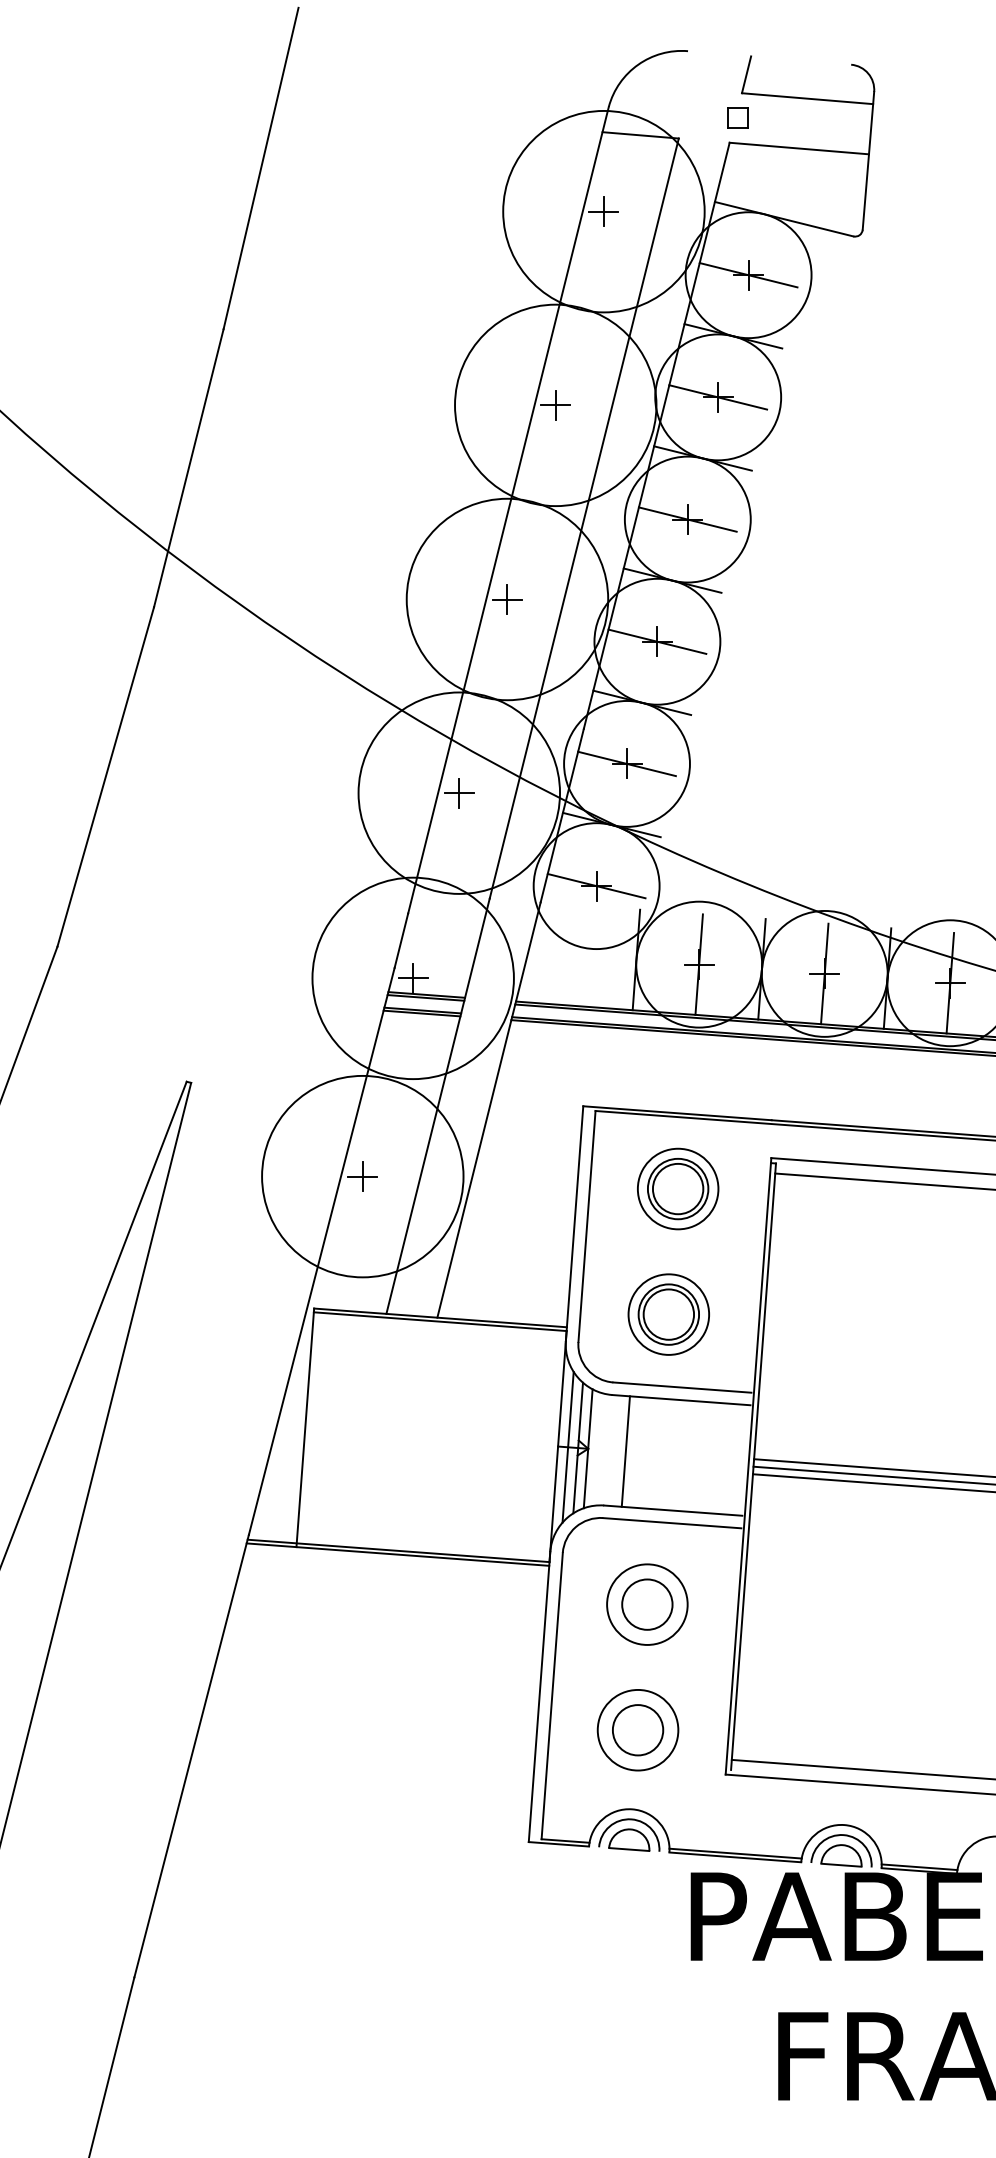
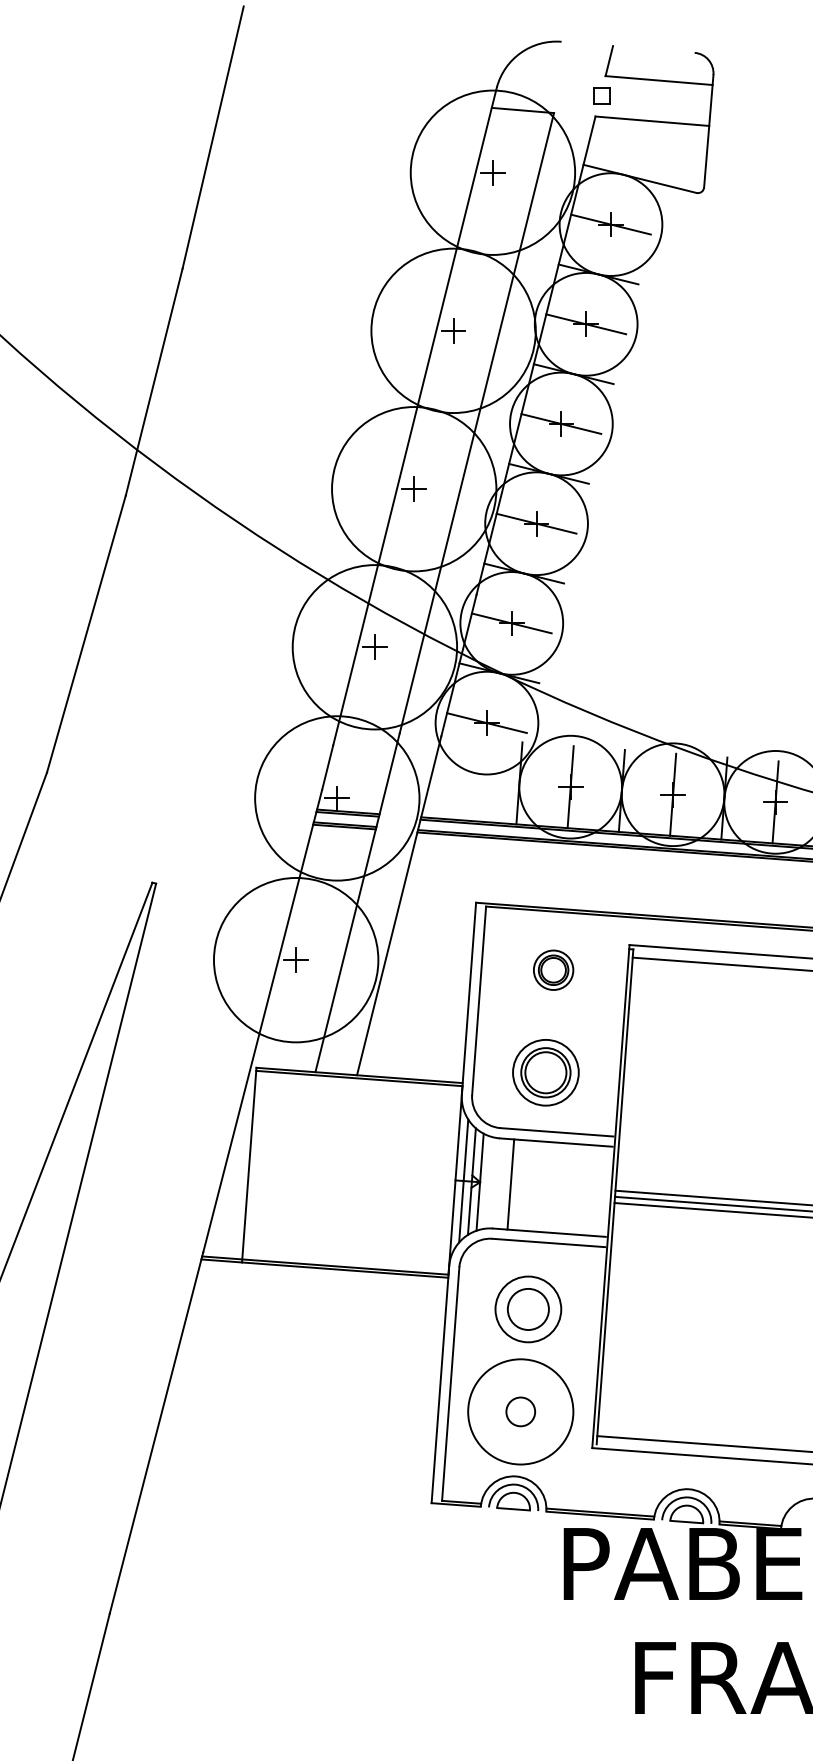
part: (678, 1188) -> (553, 969), size x0.6
circle: (637, 1729) -> (520, 1411), size x1.6
circle: (637, 1730) -> (520, 1412), size x0.7

